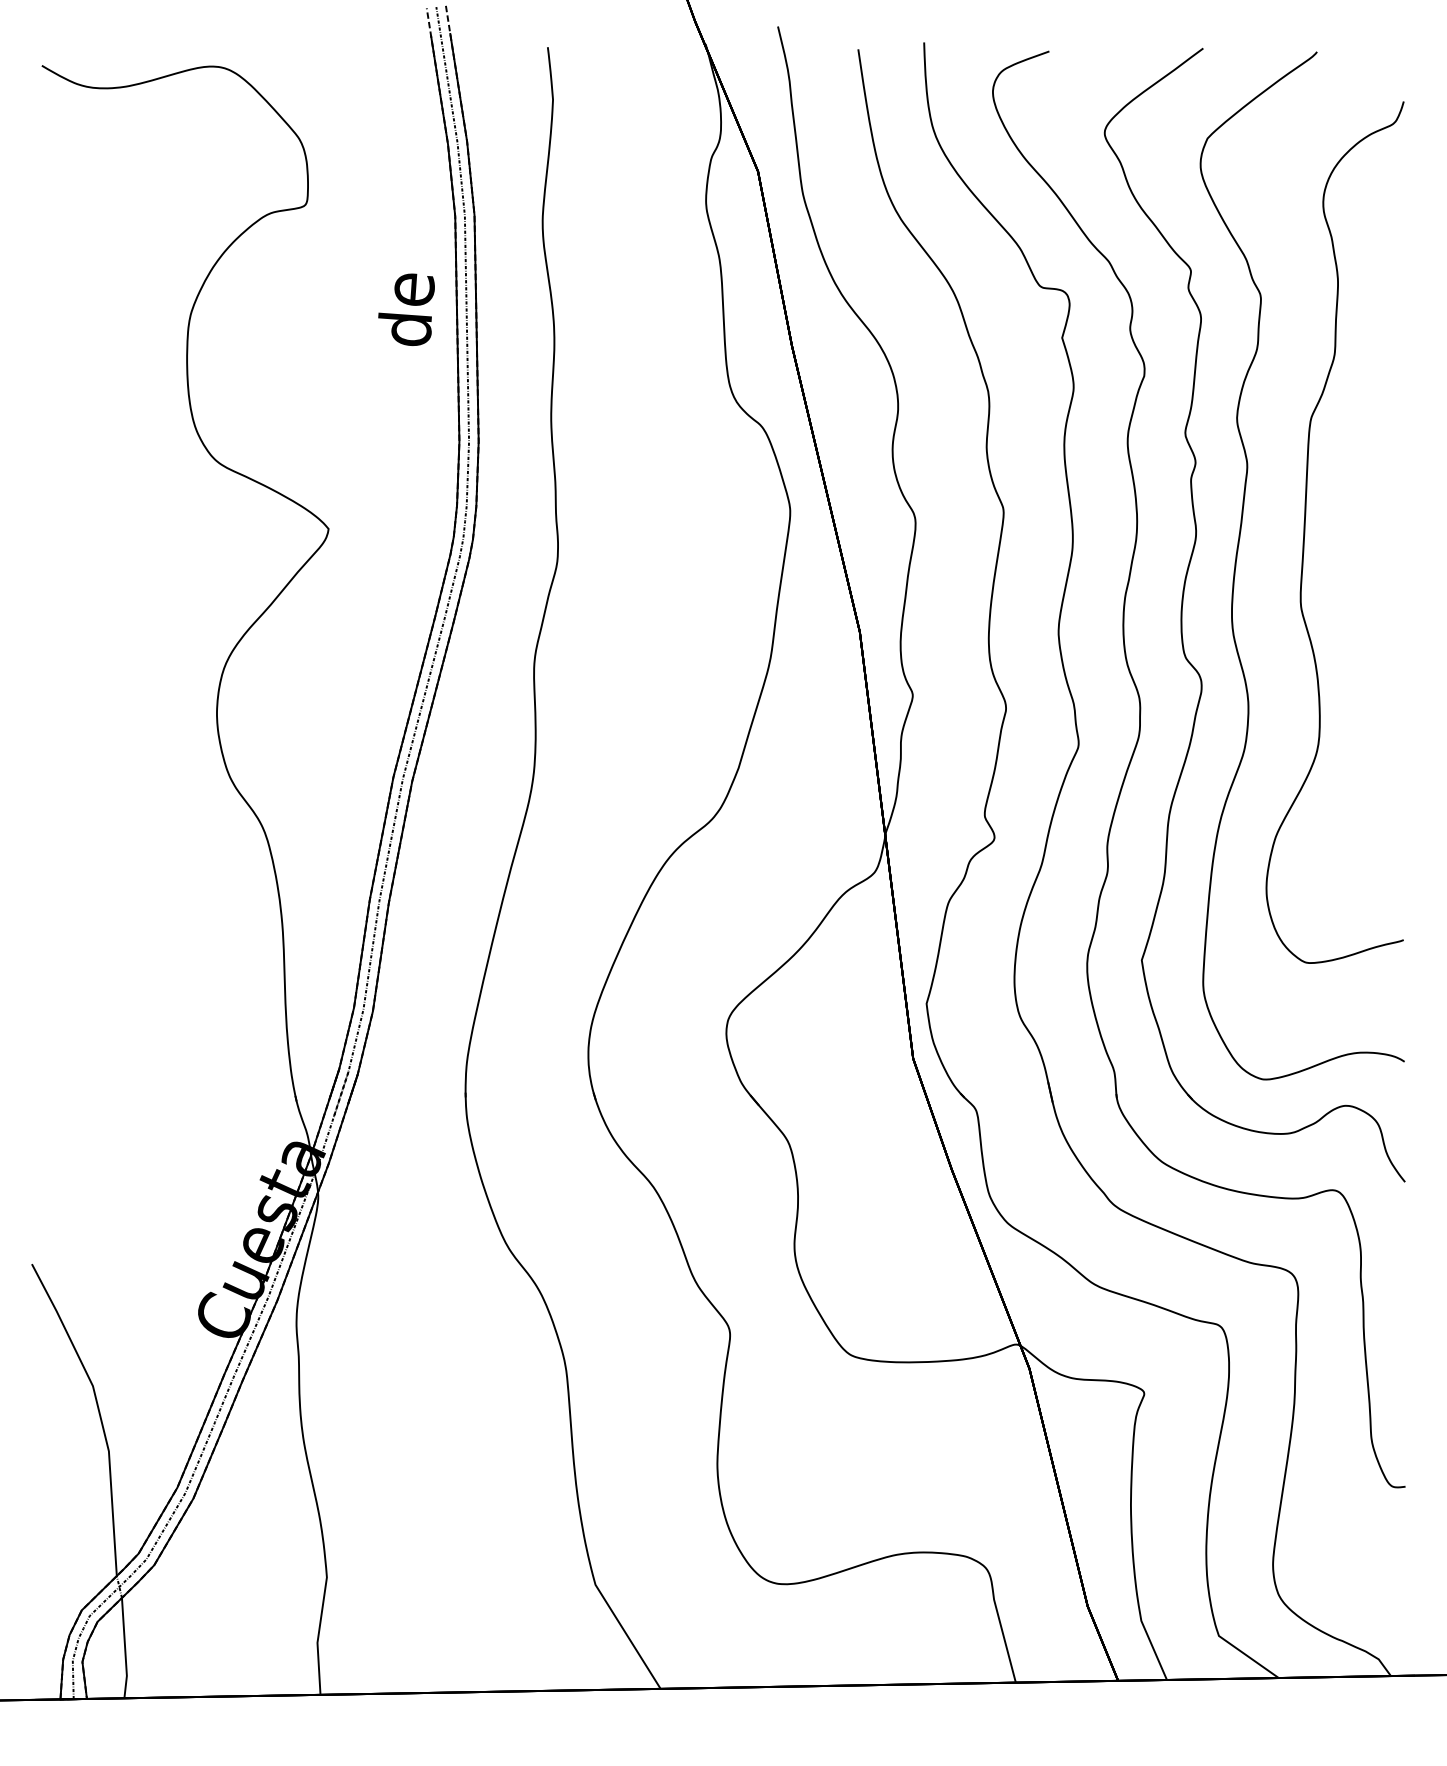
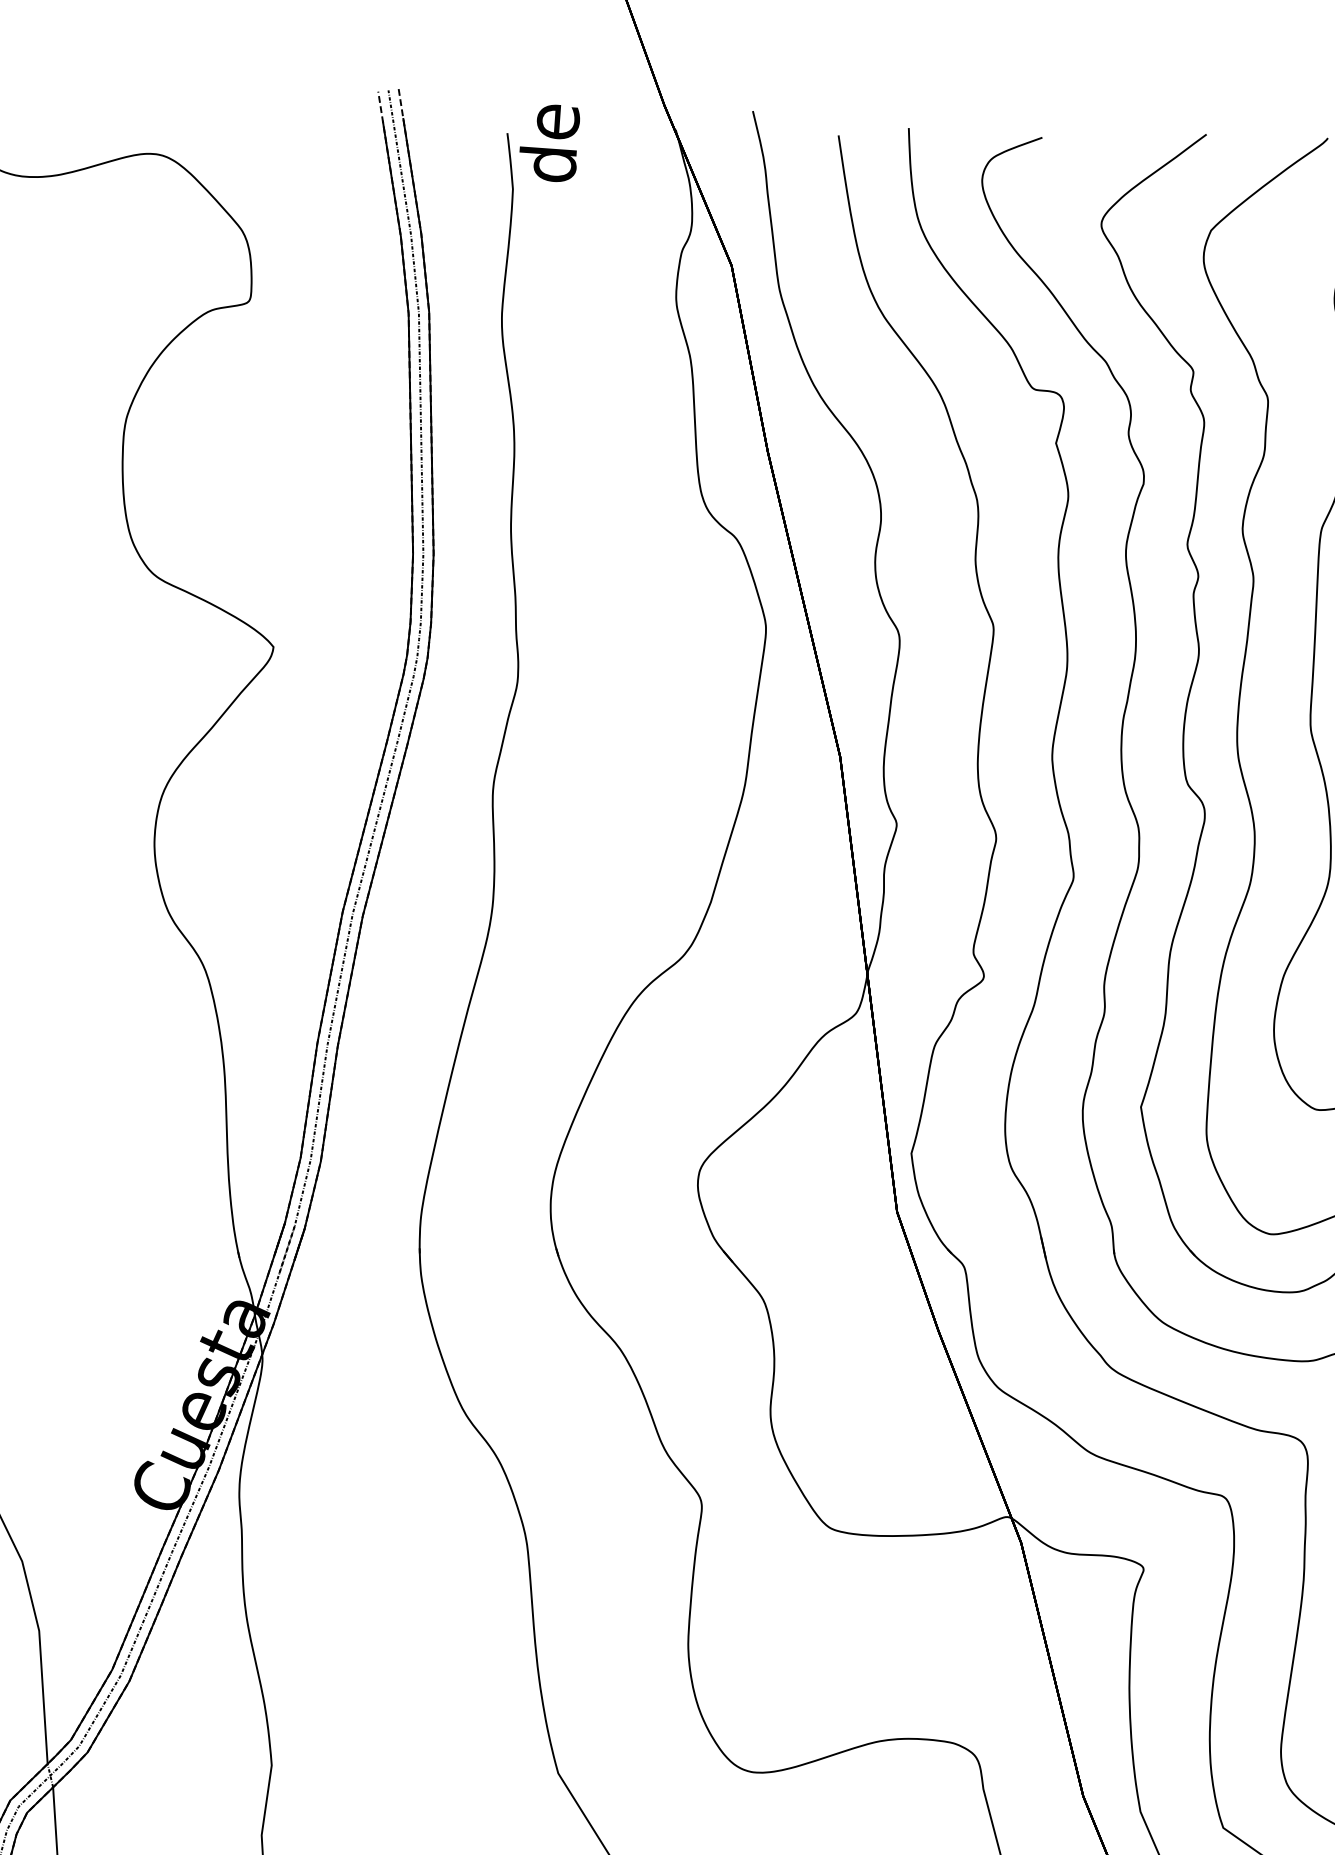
text: (406, 309) -> (549, 143), moved

